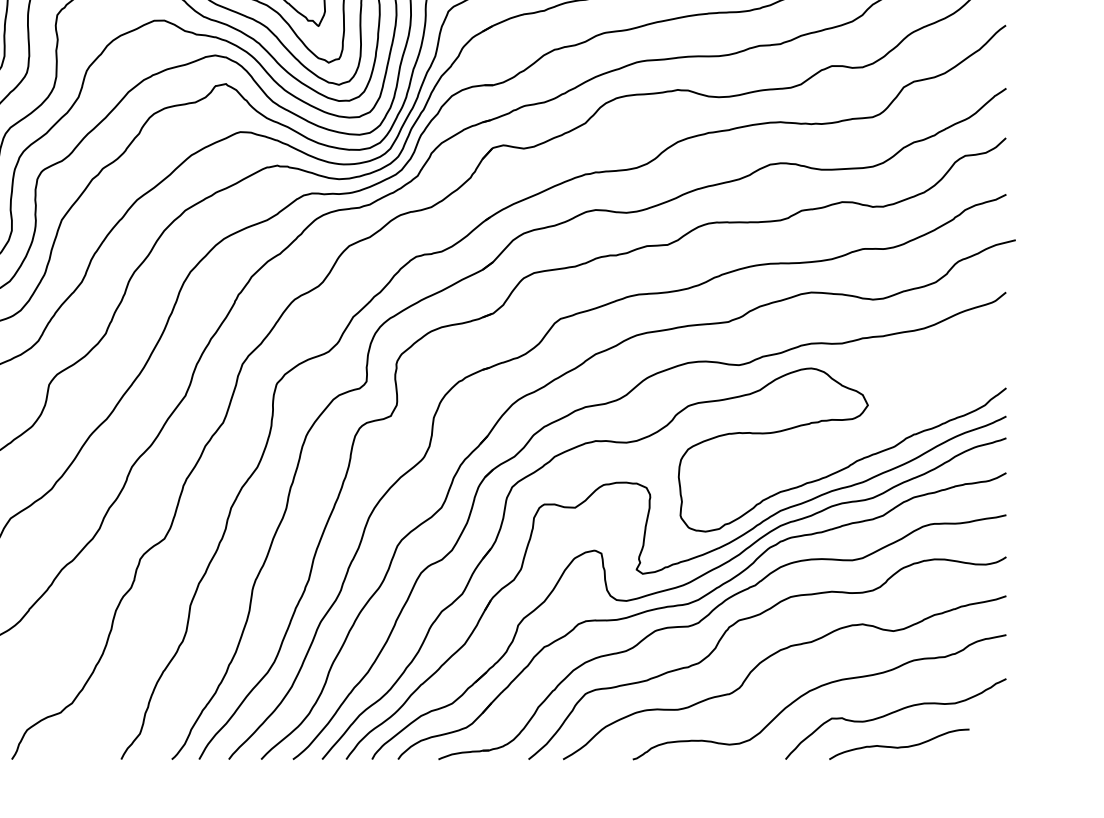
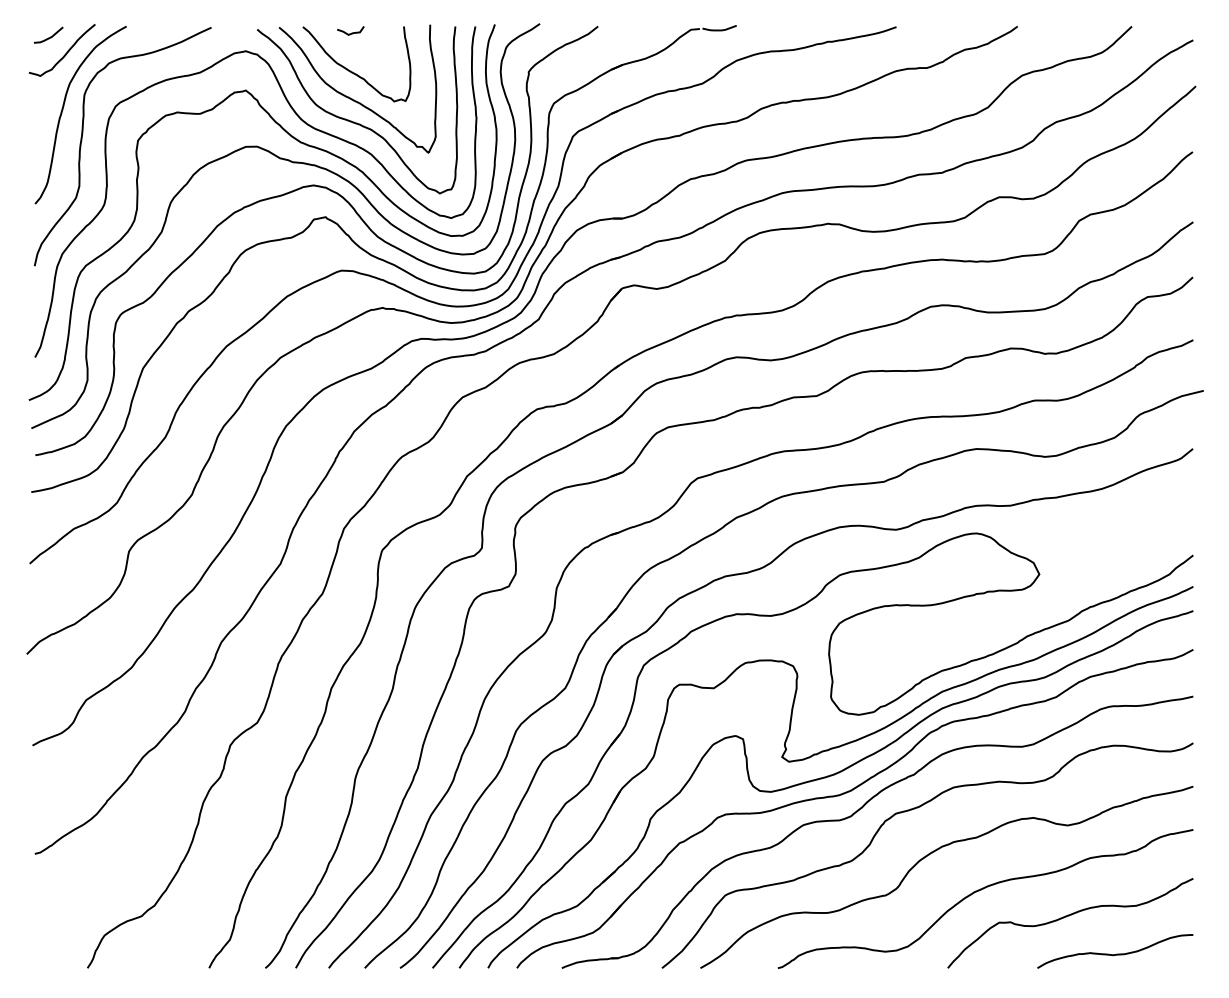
curve: (900, 746) -> (1116, 953), moved

